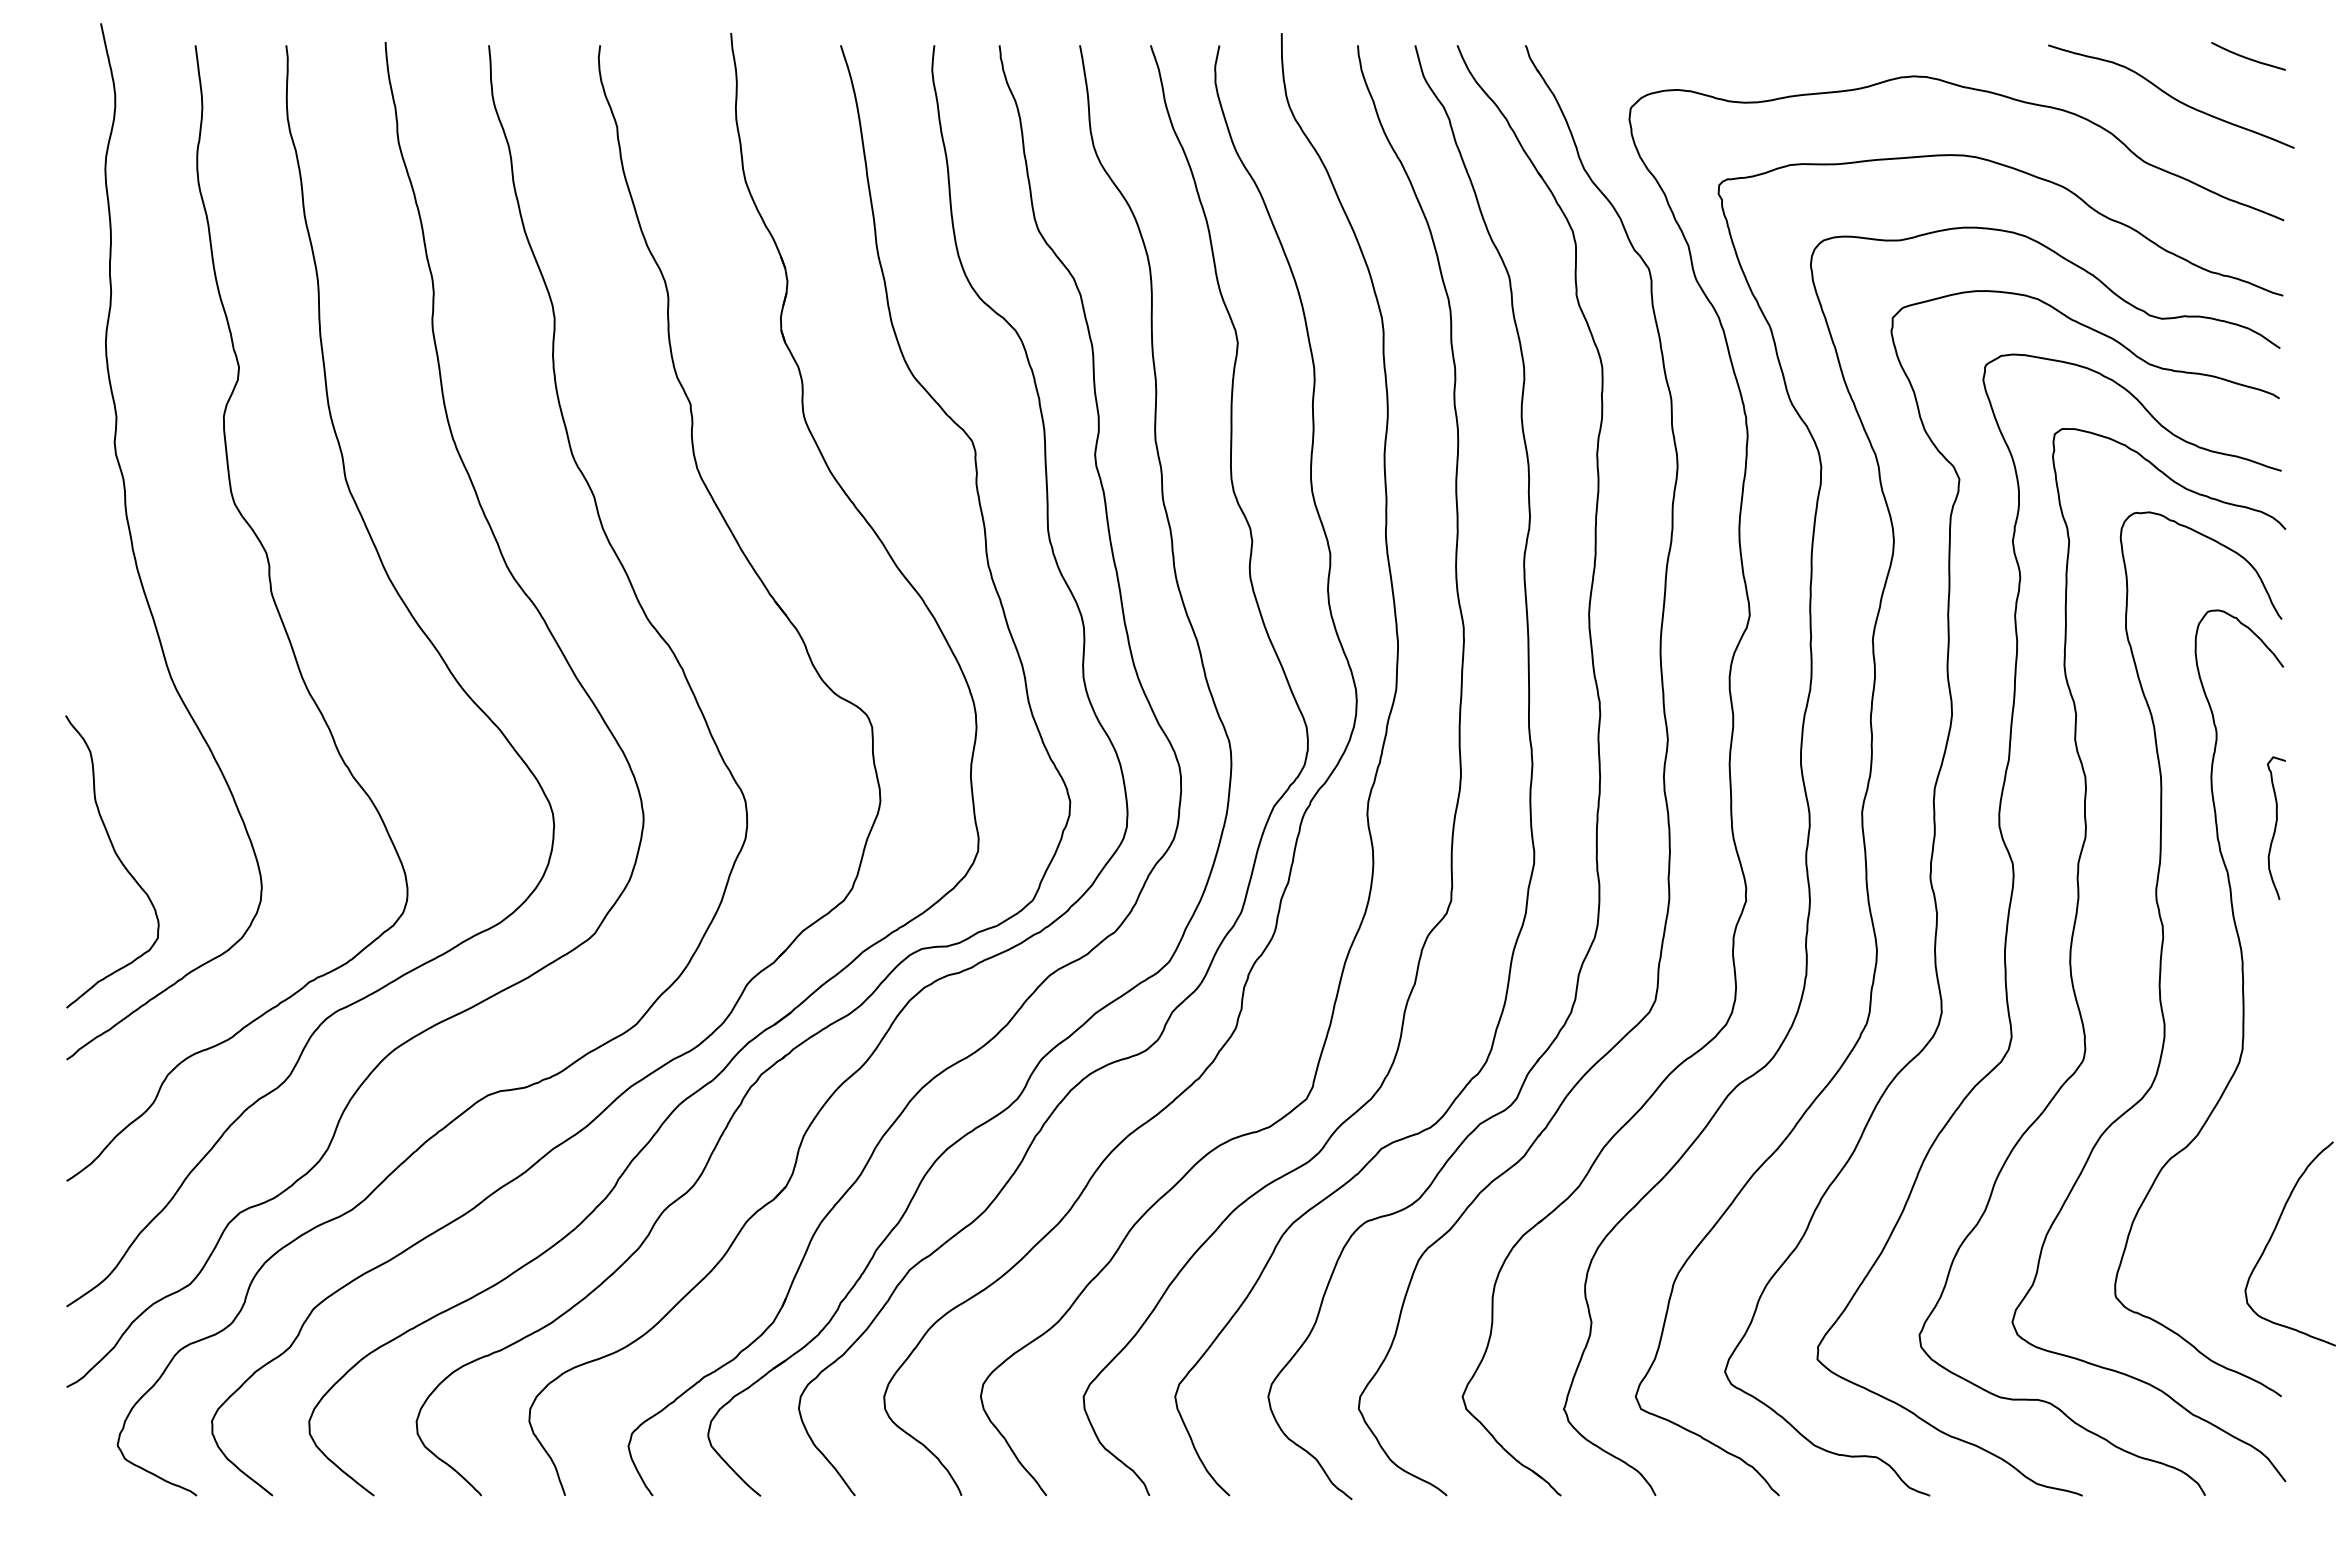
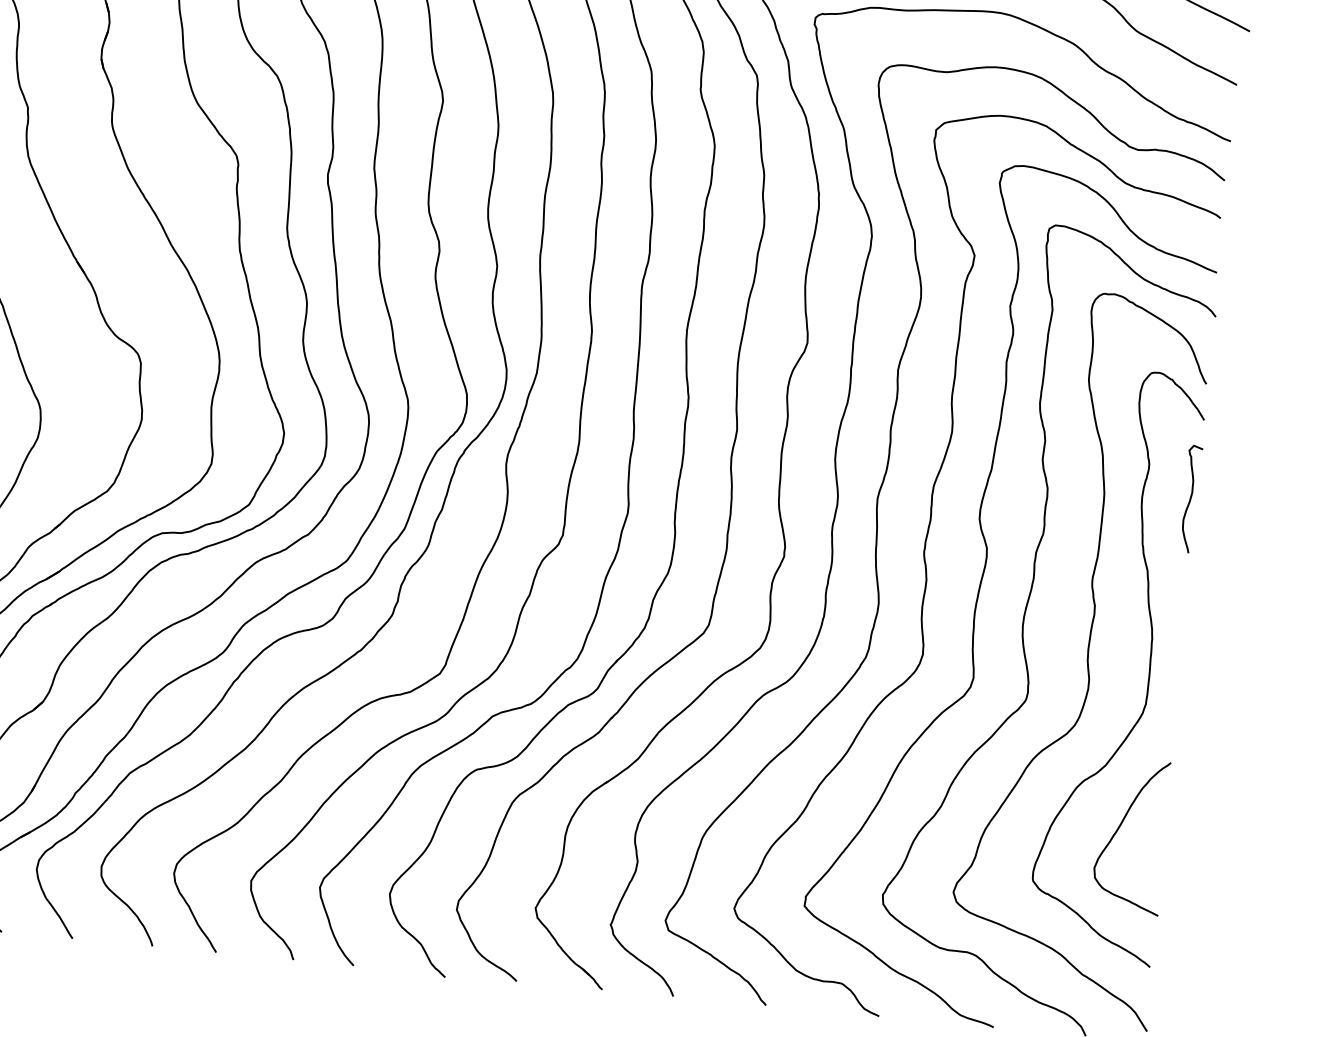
curve: (2276, 827) -> (1191, 498), moved
curve: (2273, 1234) -> (1119, 828), moved

